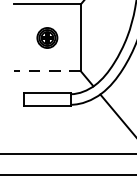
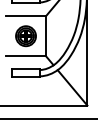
part: (46, 38) -> (25, 36), size x1.67
line: (48, 71) -> (26, 56), dashed -> solid

